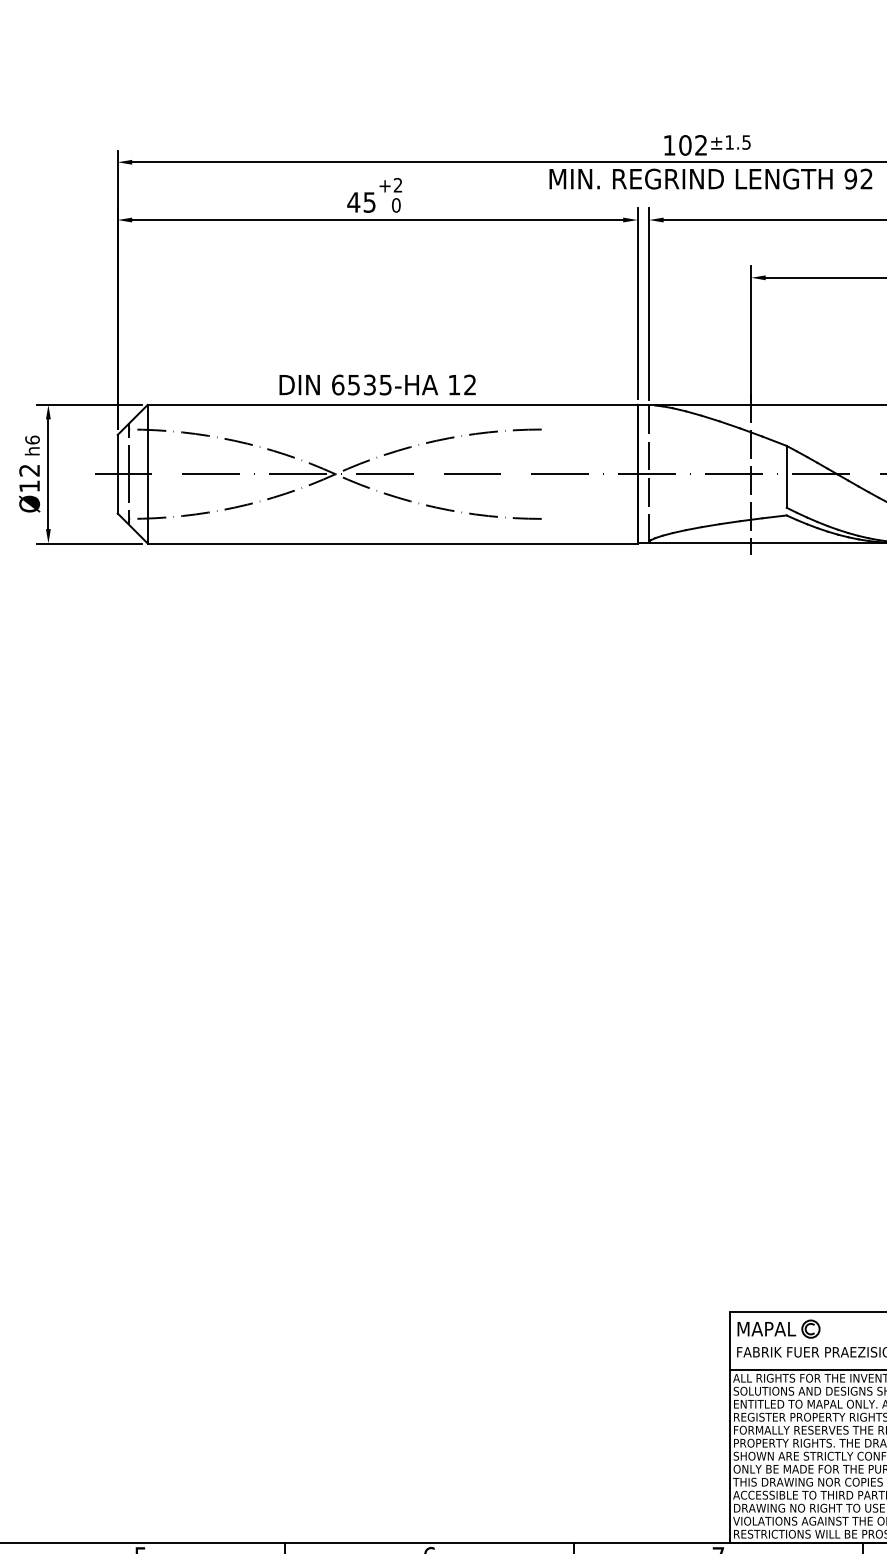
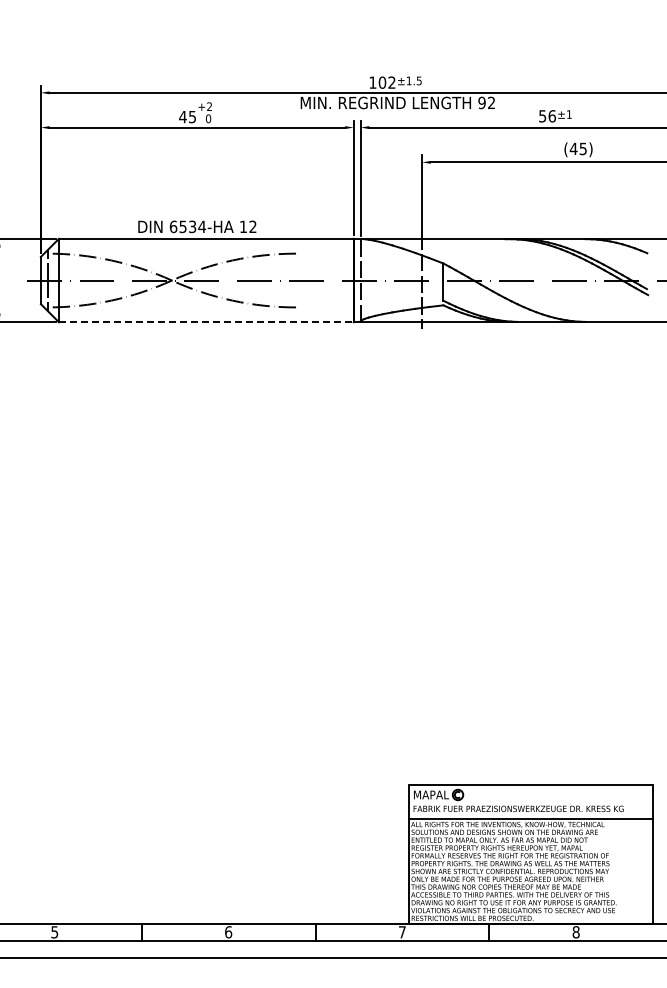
text: (386, 384) -> (202, 226), 6535-HA -> 6534-HA
line: (392, 543) -> (206, 322), solid -> dashed

